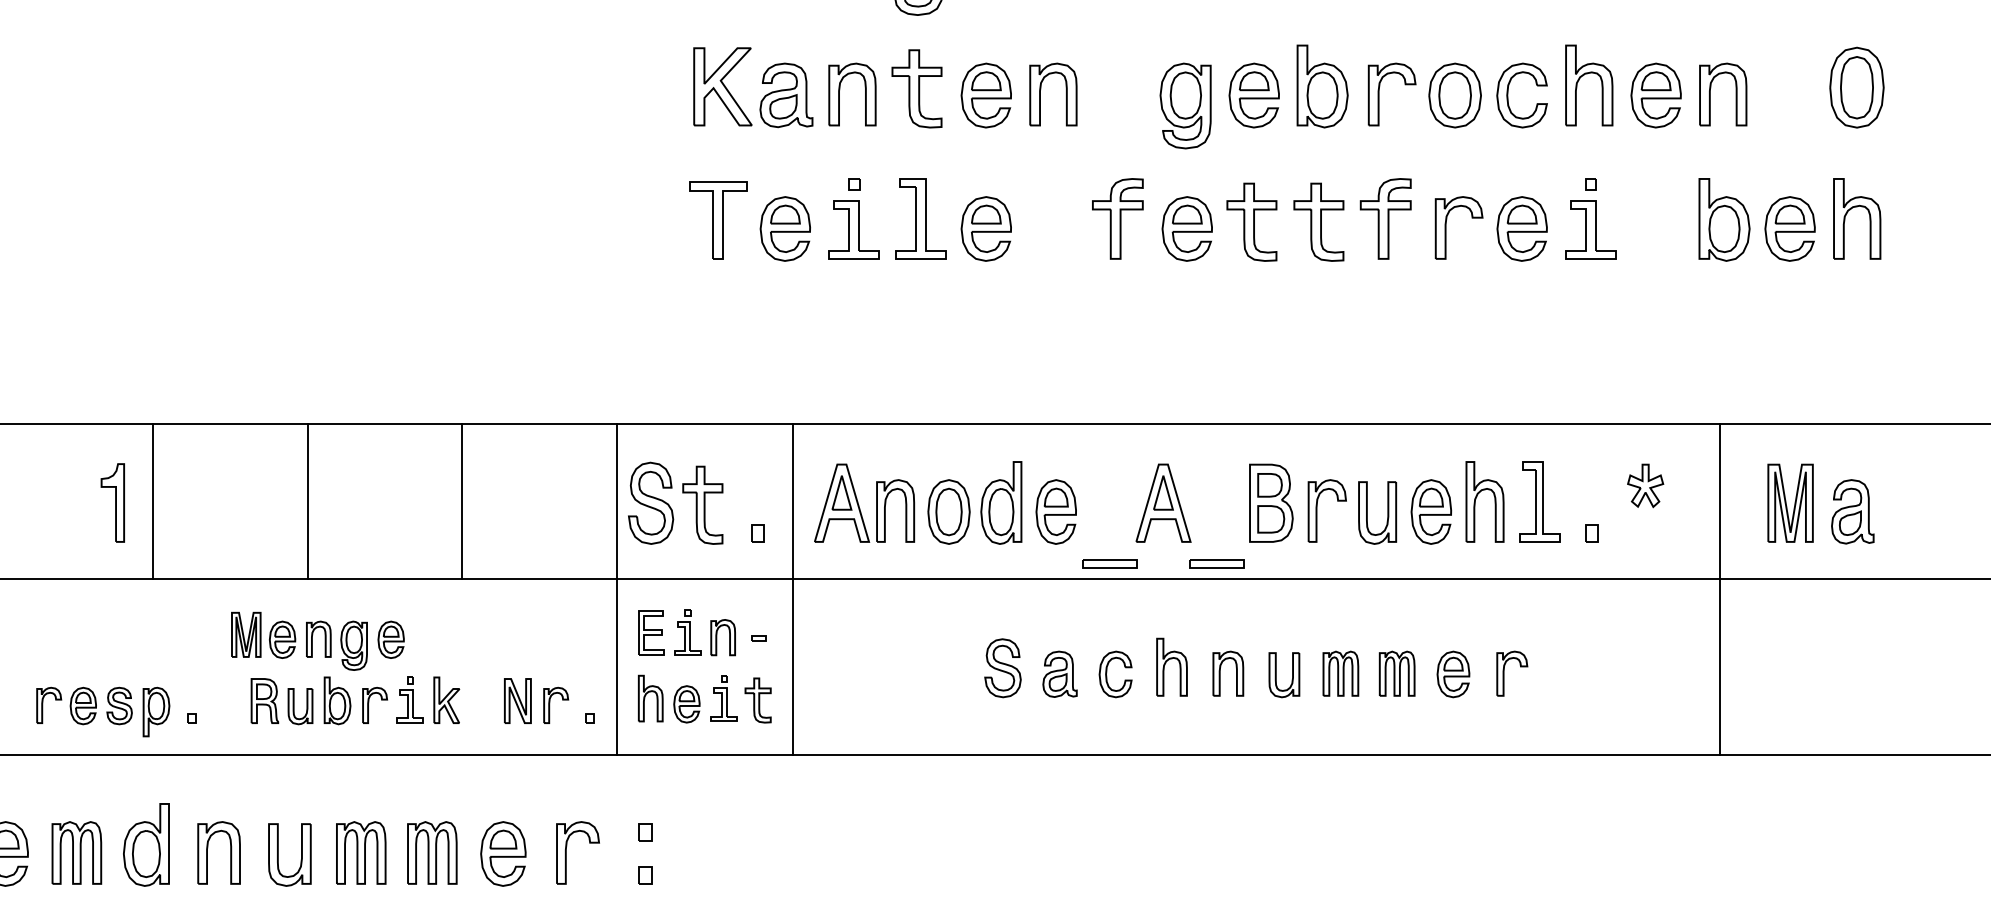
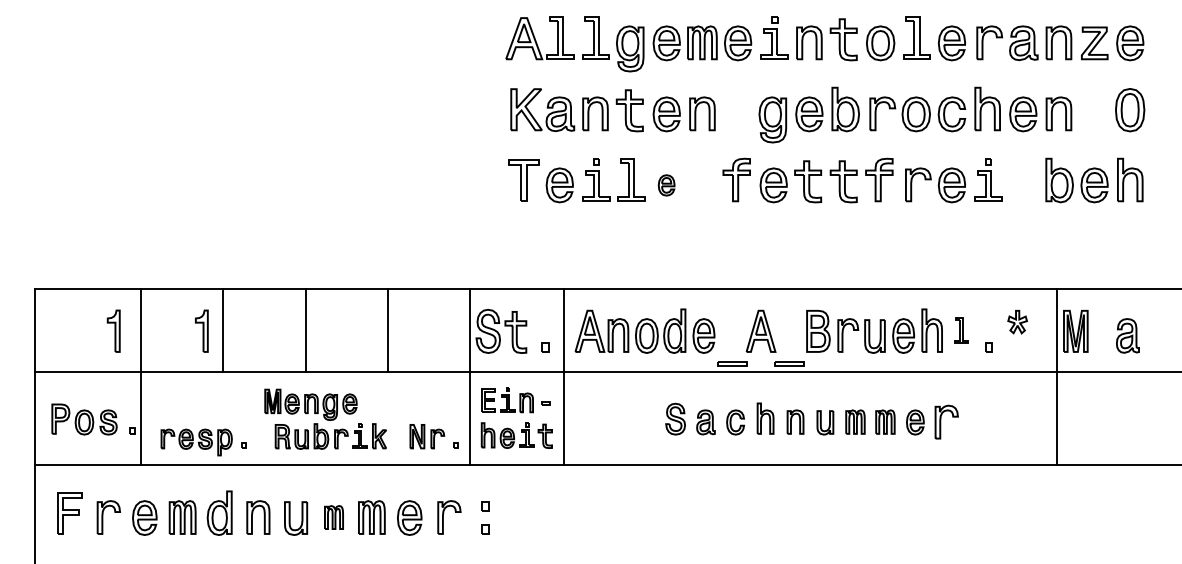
part: (985, 229) -> (666, 185), size x0.6
part: (1540, 501) -> (961, 330), size x0.6
part: (1789, 501) -> (1075, 330), moved
part: (1511, 672) -> (946, 421), size x1.4
part: (360, 852) -> (333, 517), size x0.7

